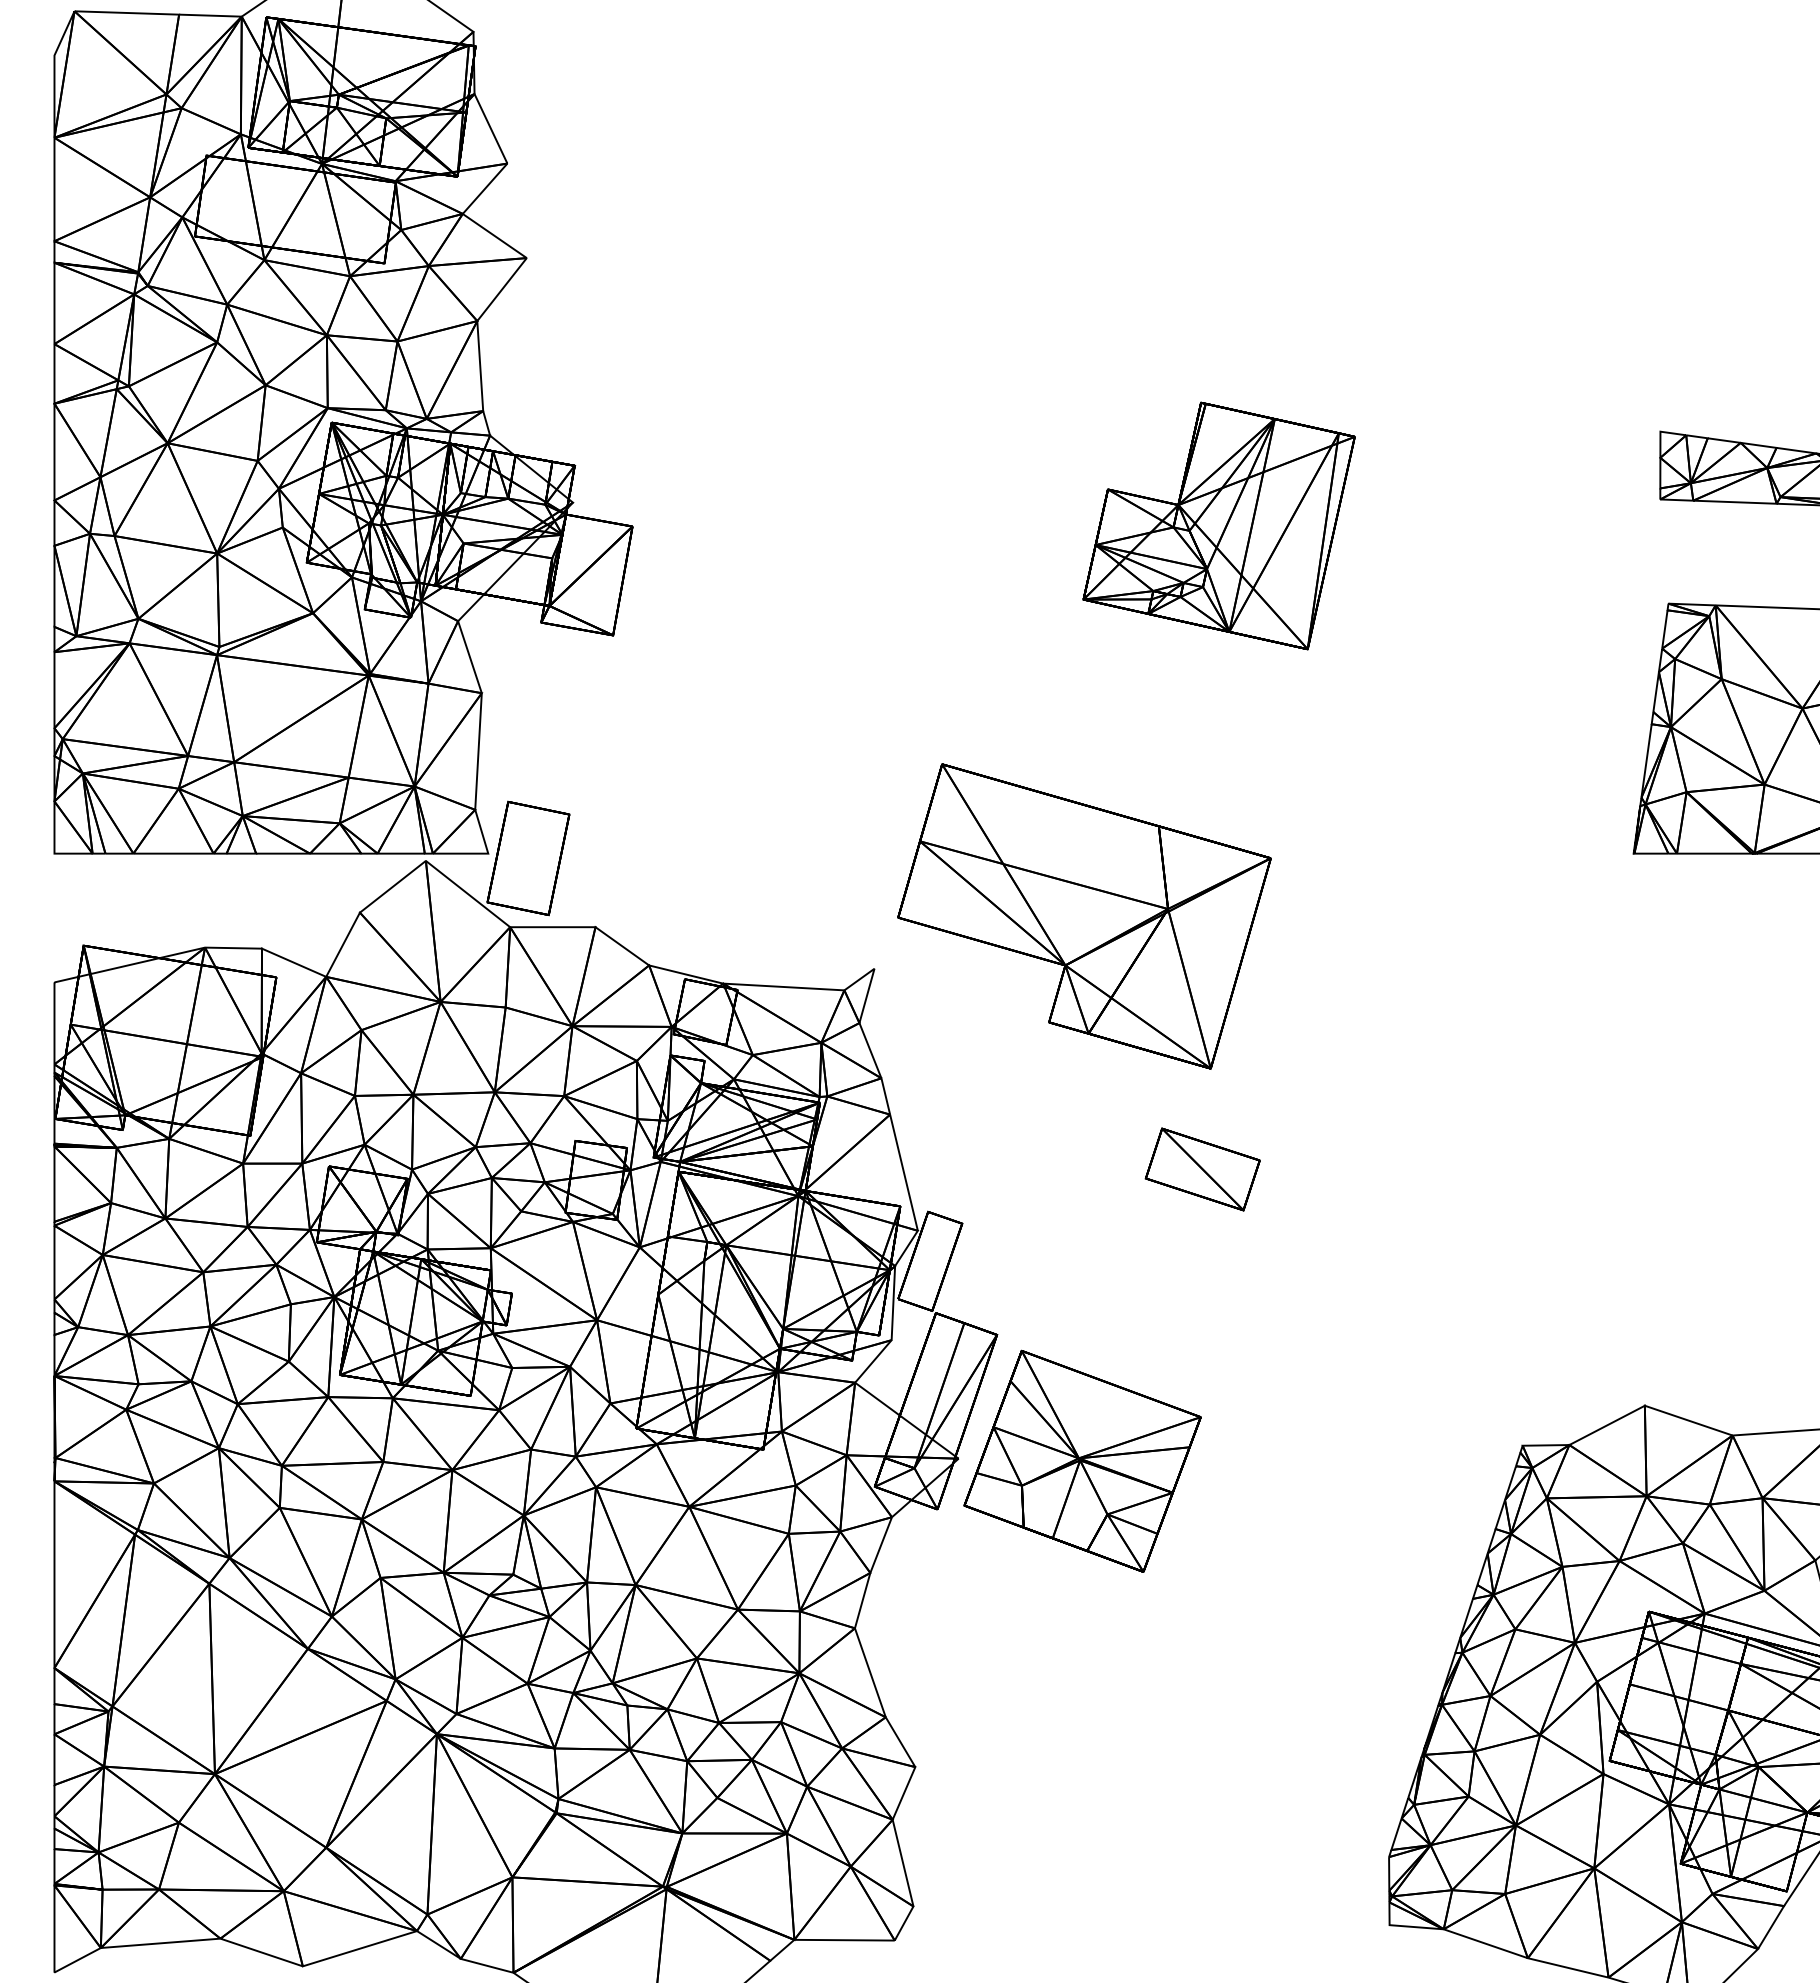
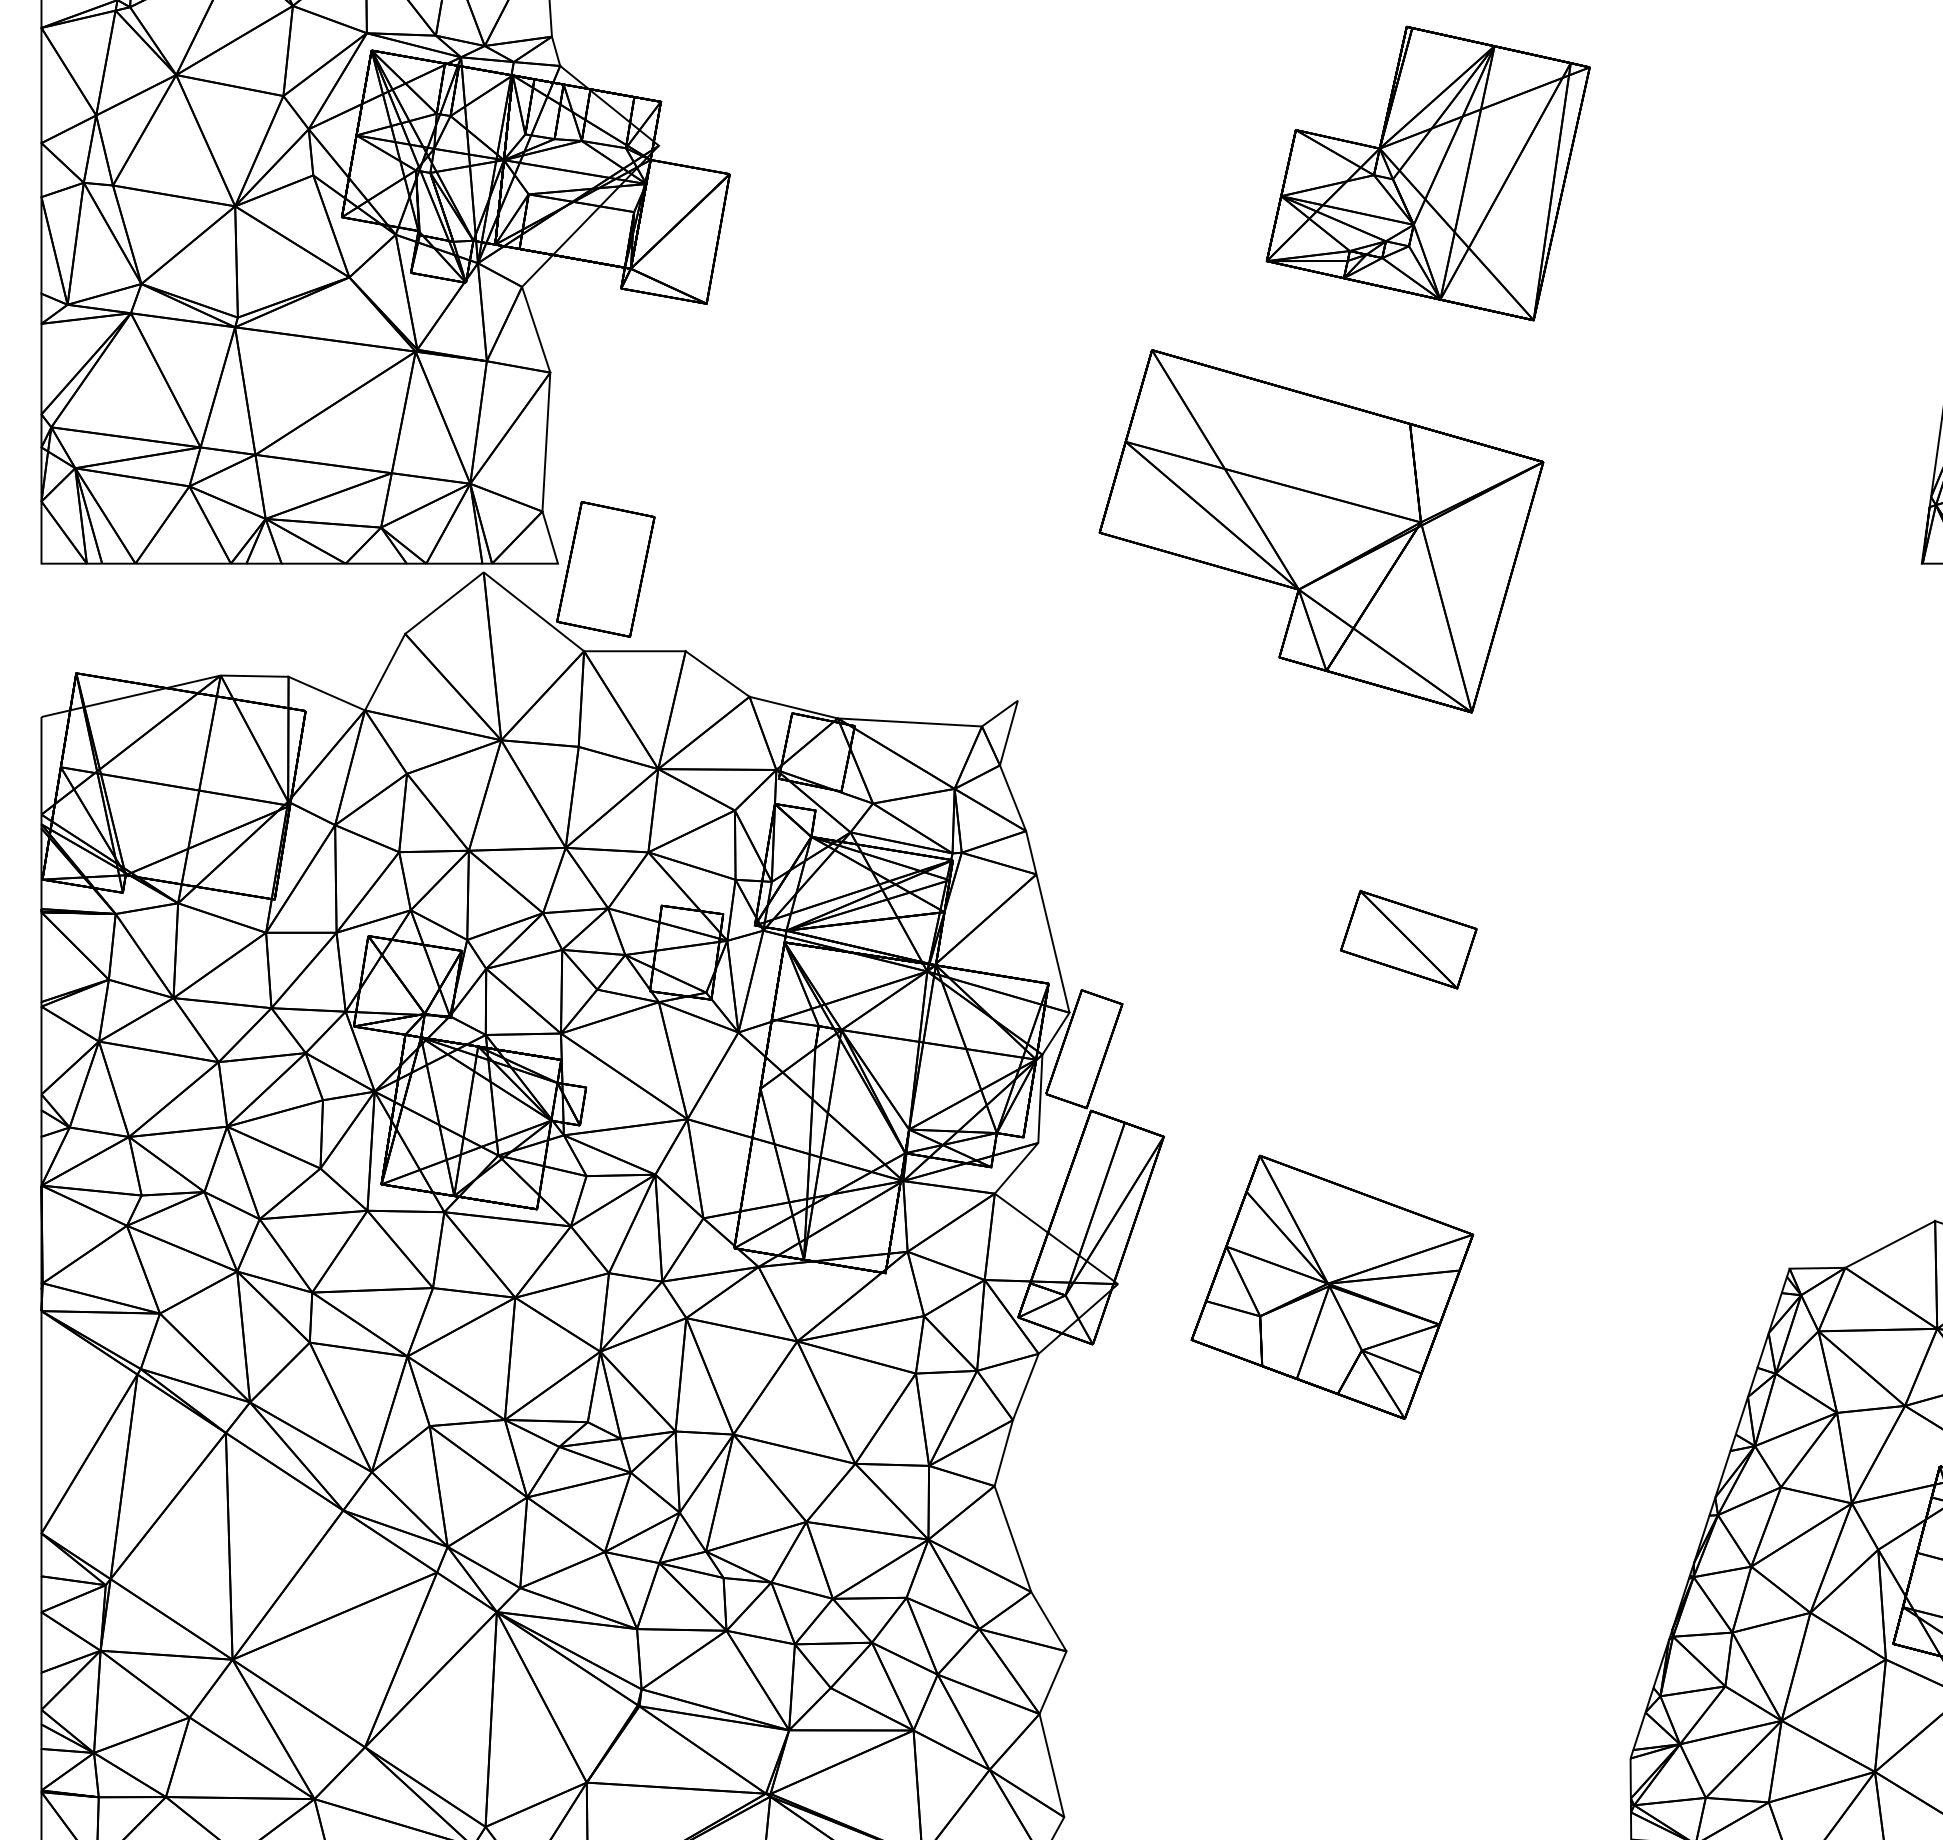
part: (1084, 916) -> (1321, 531), moved
part: (1082, 1460) -> (1332, 1286), moved

